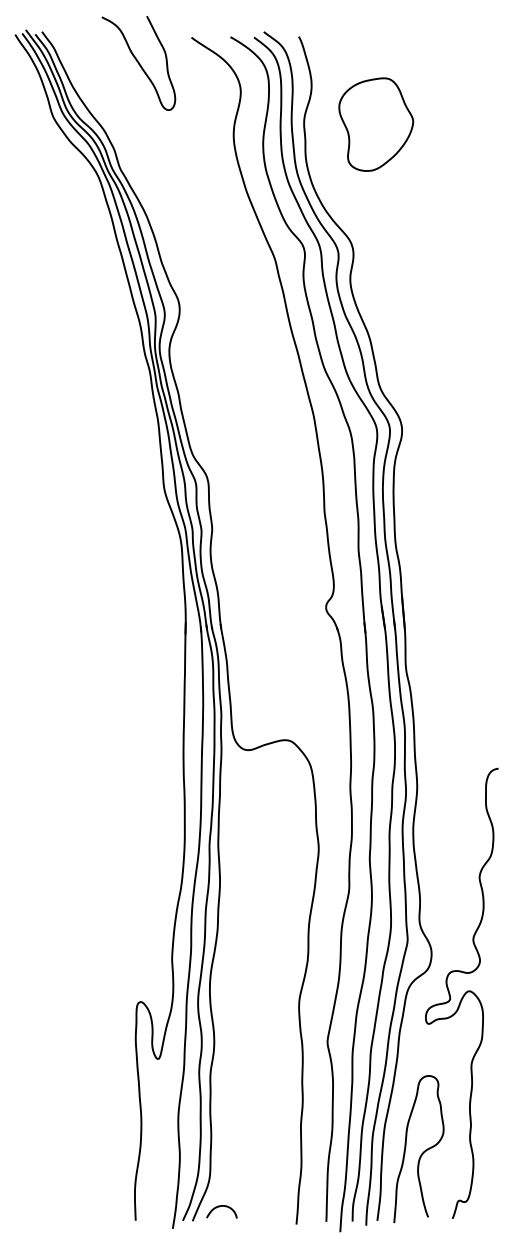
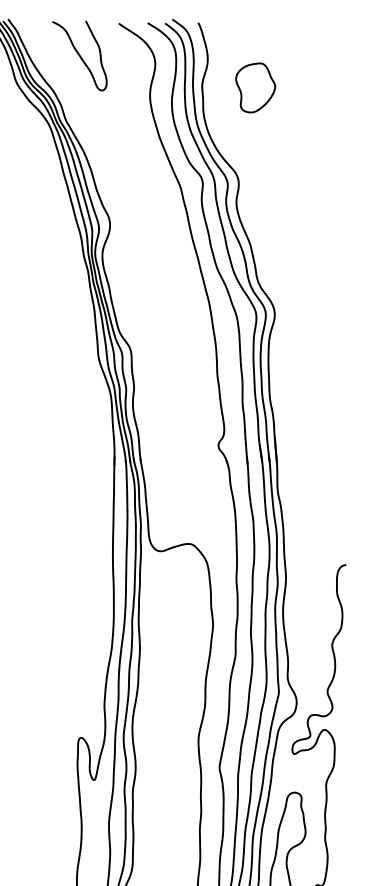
curve: (138, 63) -> (79, 56), moved
part: (376, 124) -> (255, 87), size x0.71

